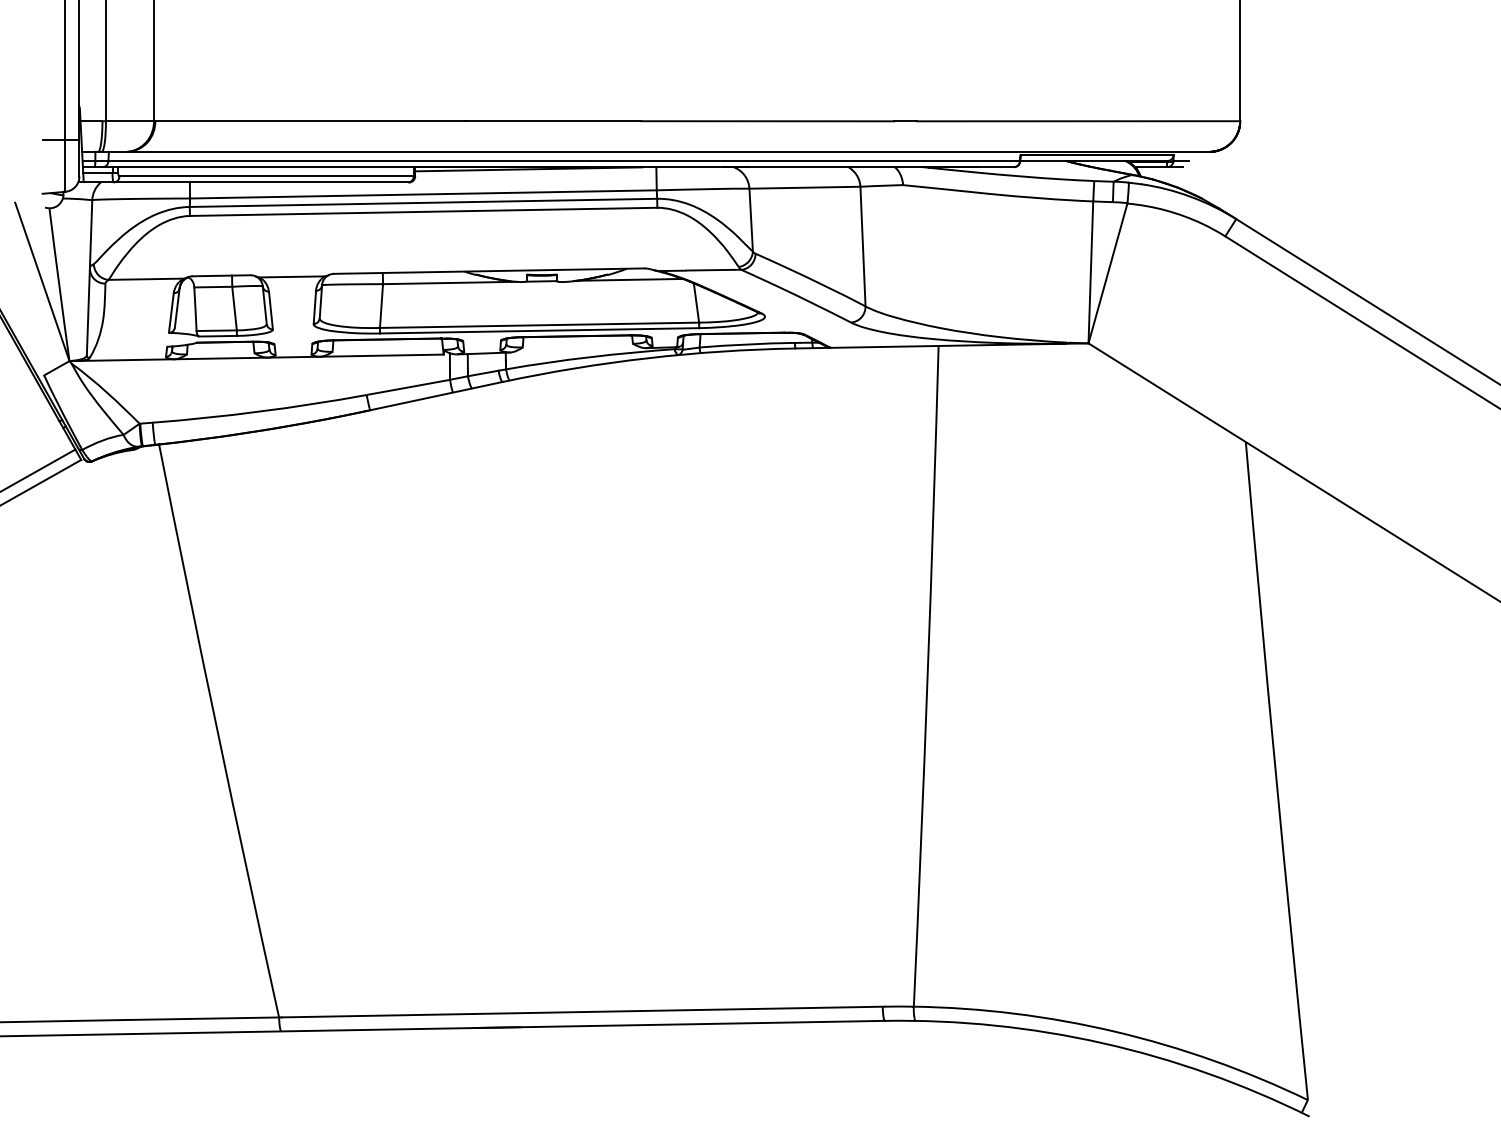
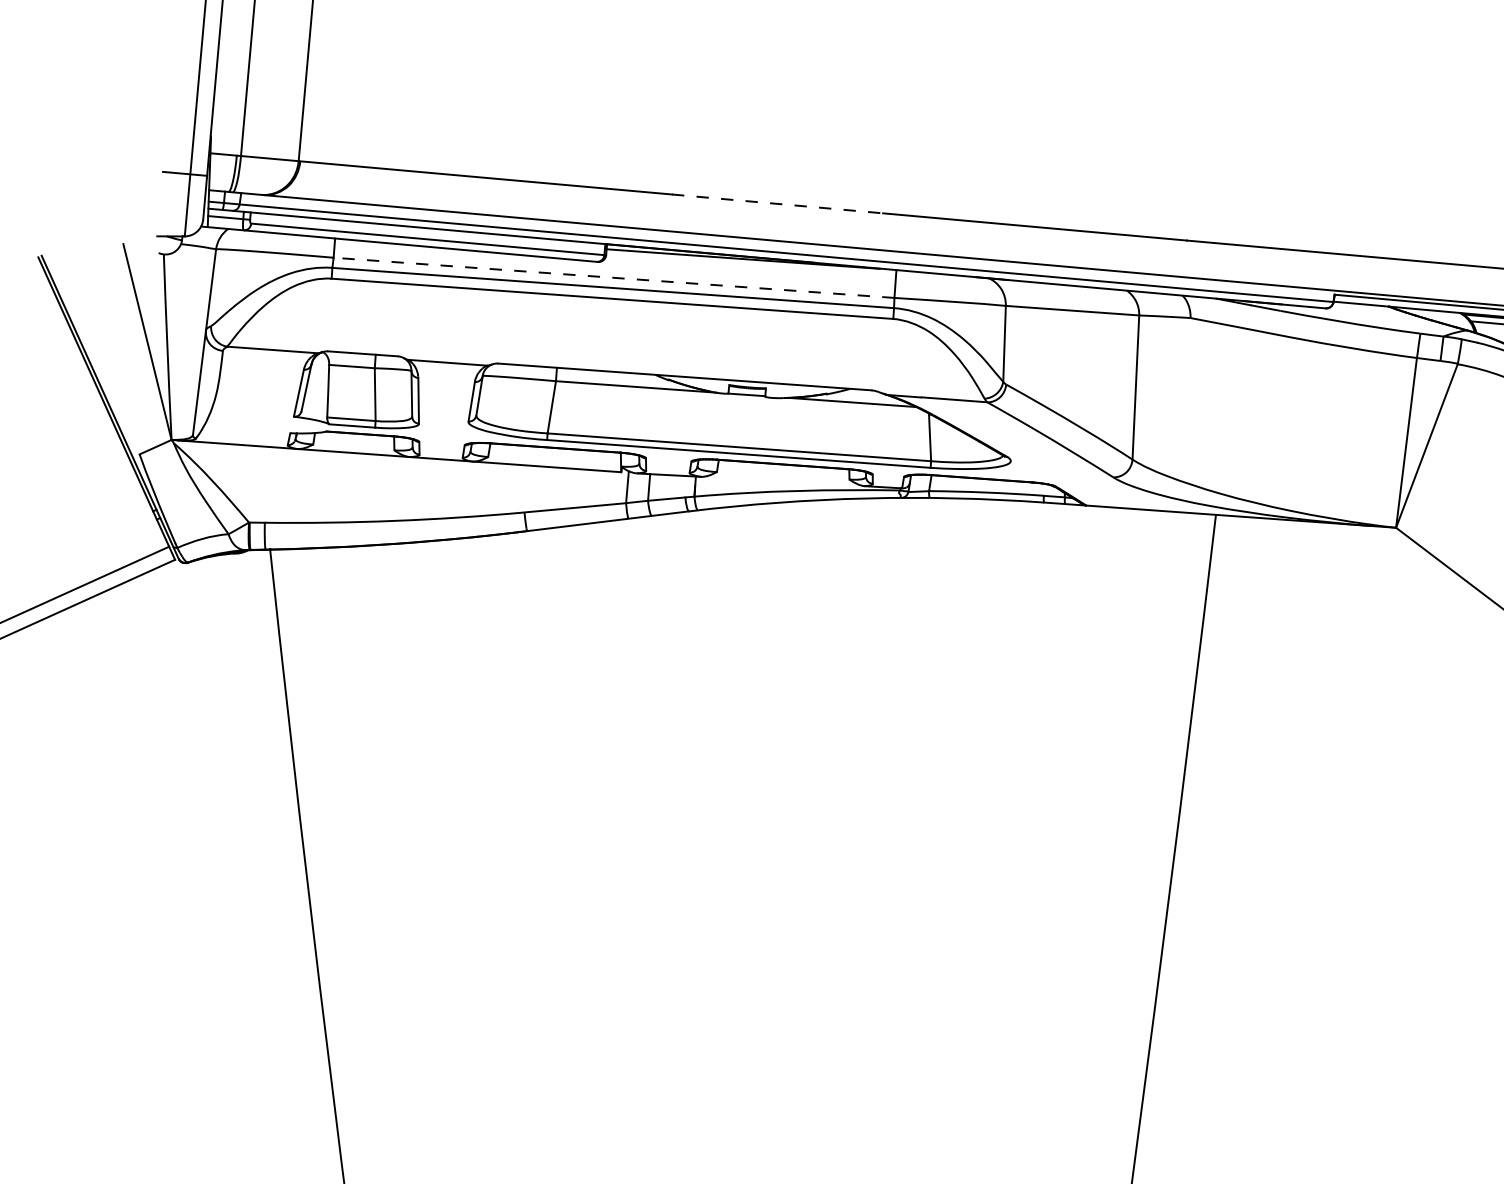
line: (553, 121) -> (777, 204), solid -> dashed
line: (422, 194) -> (612, 277), solid -> dashed

